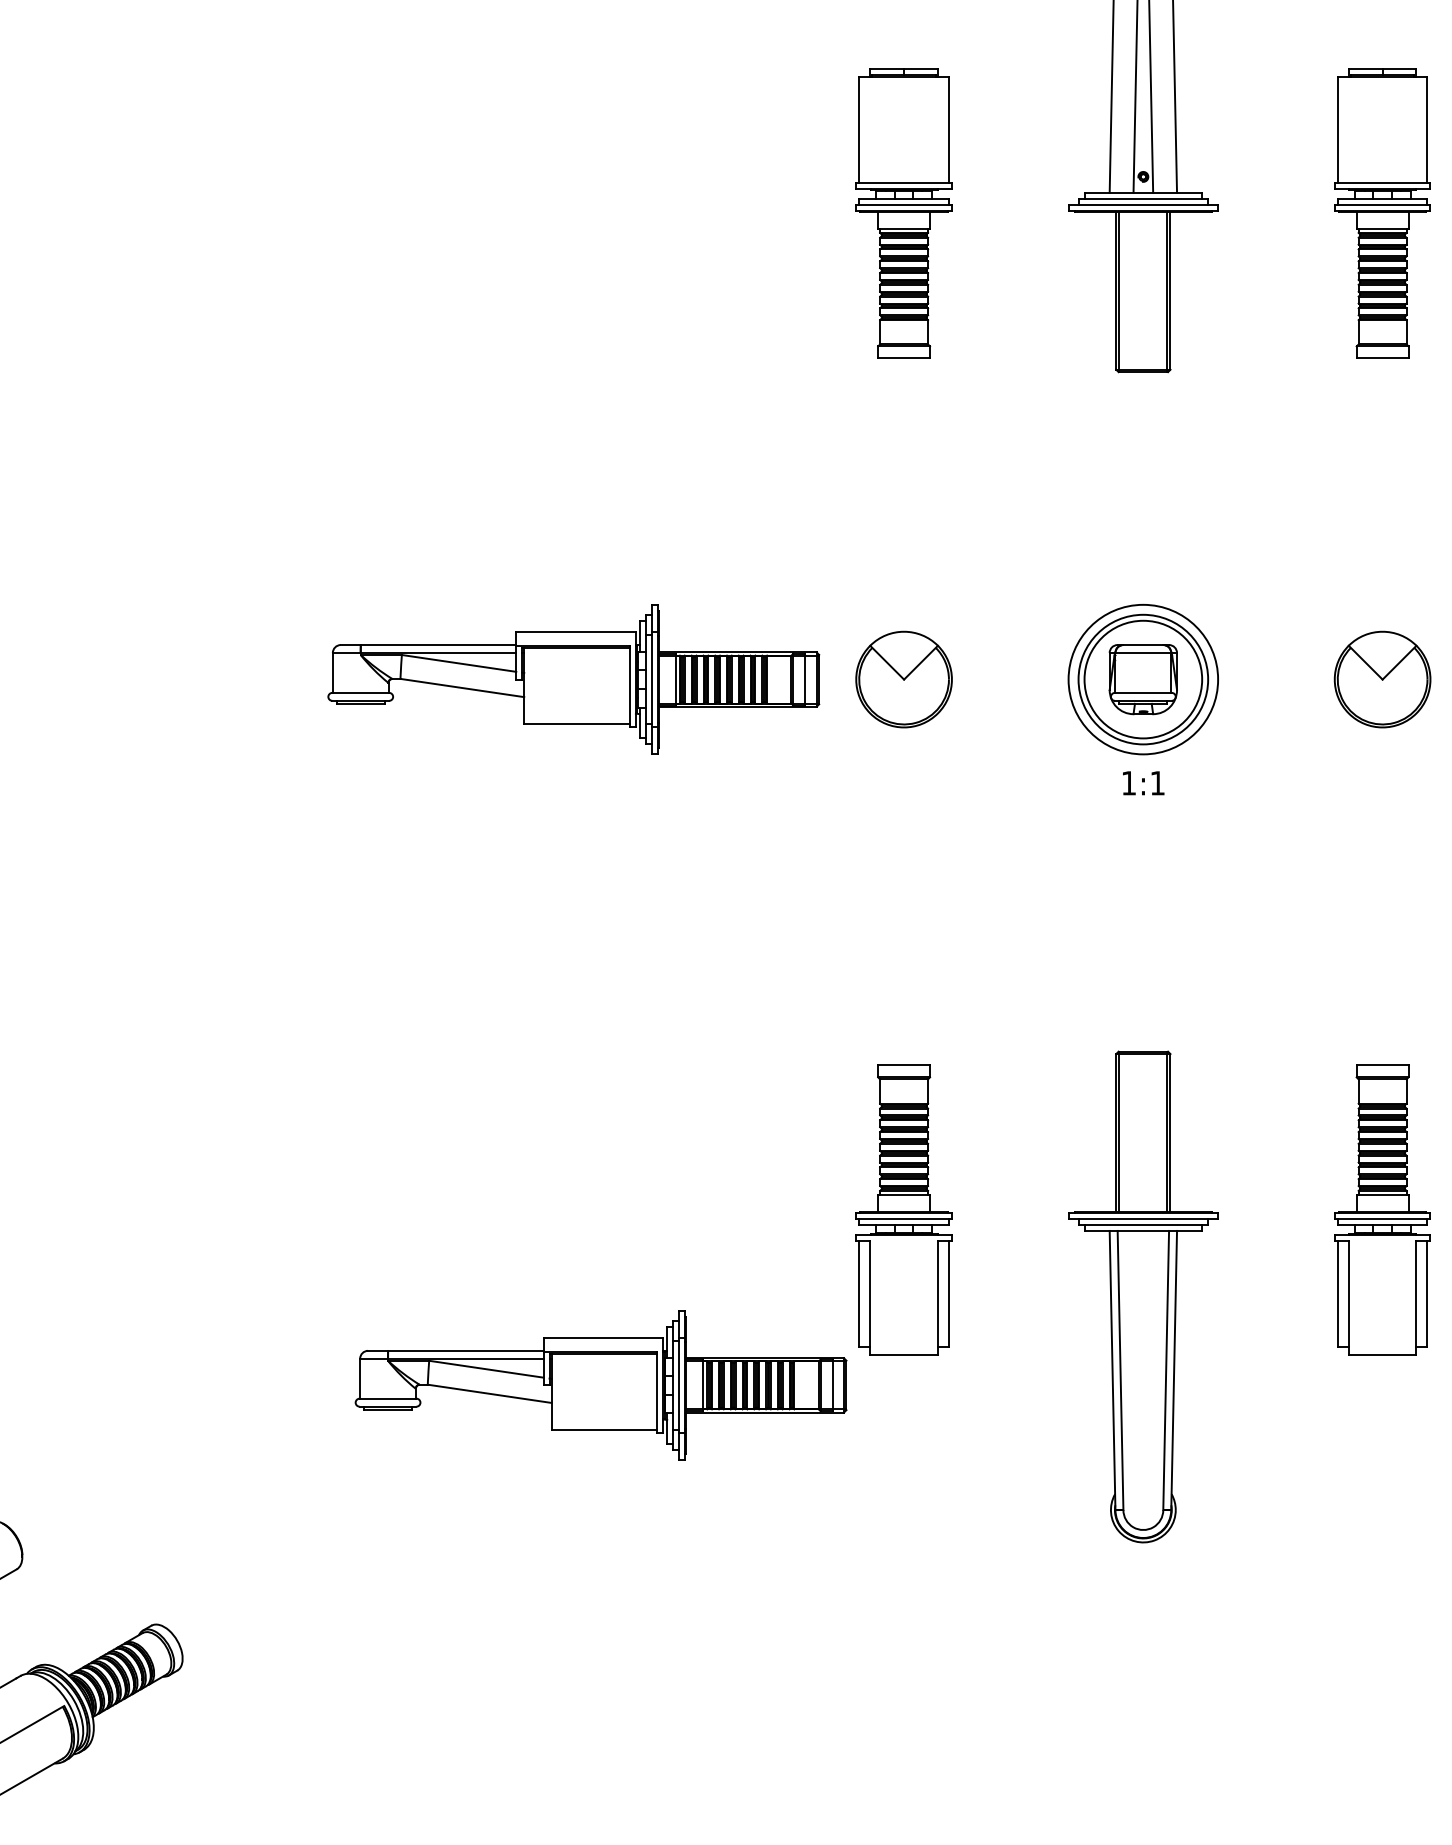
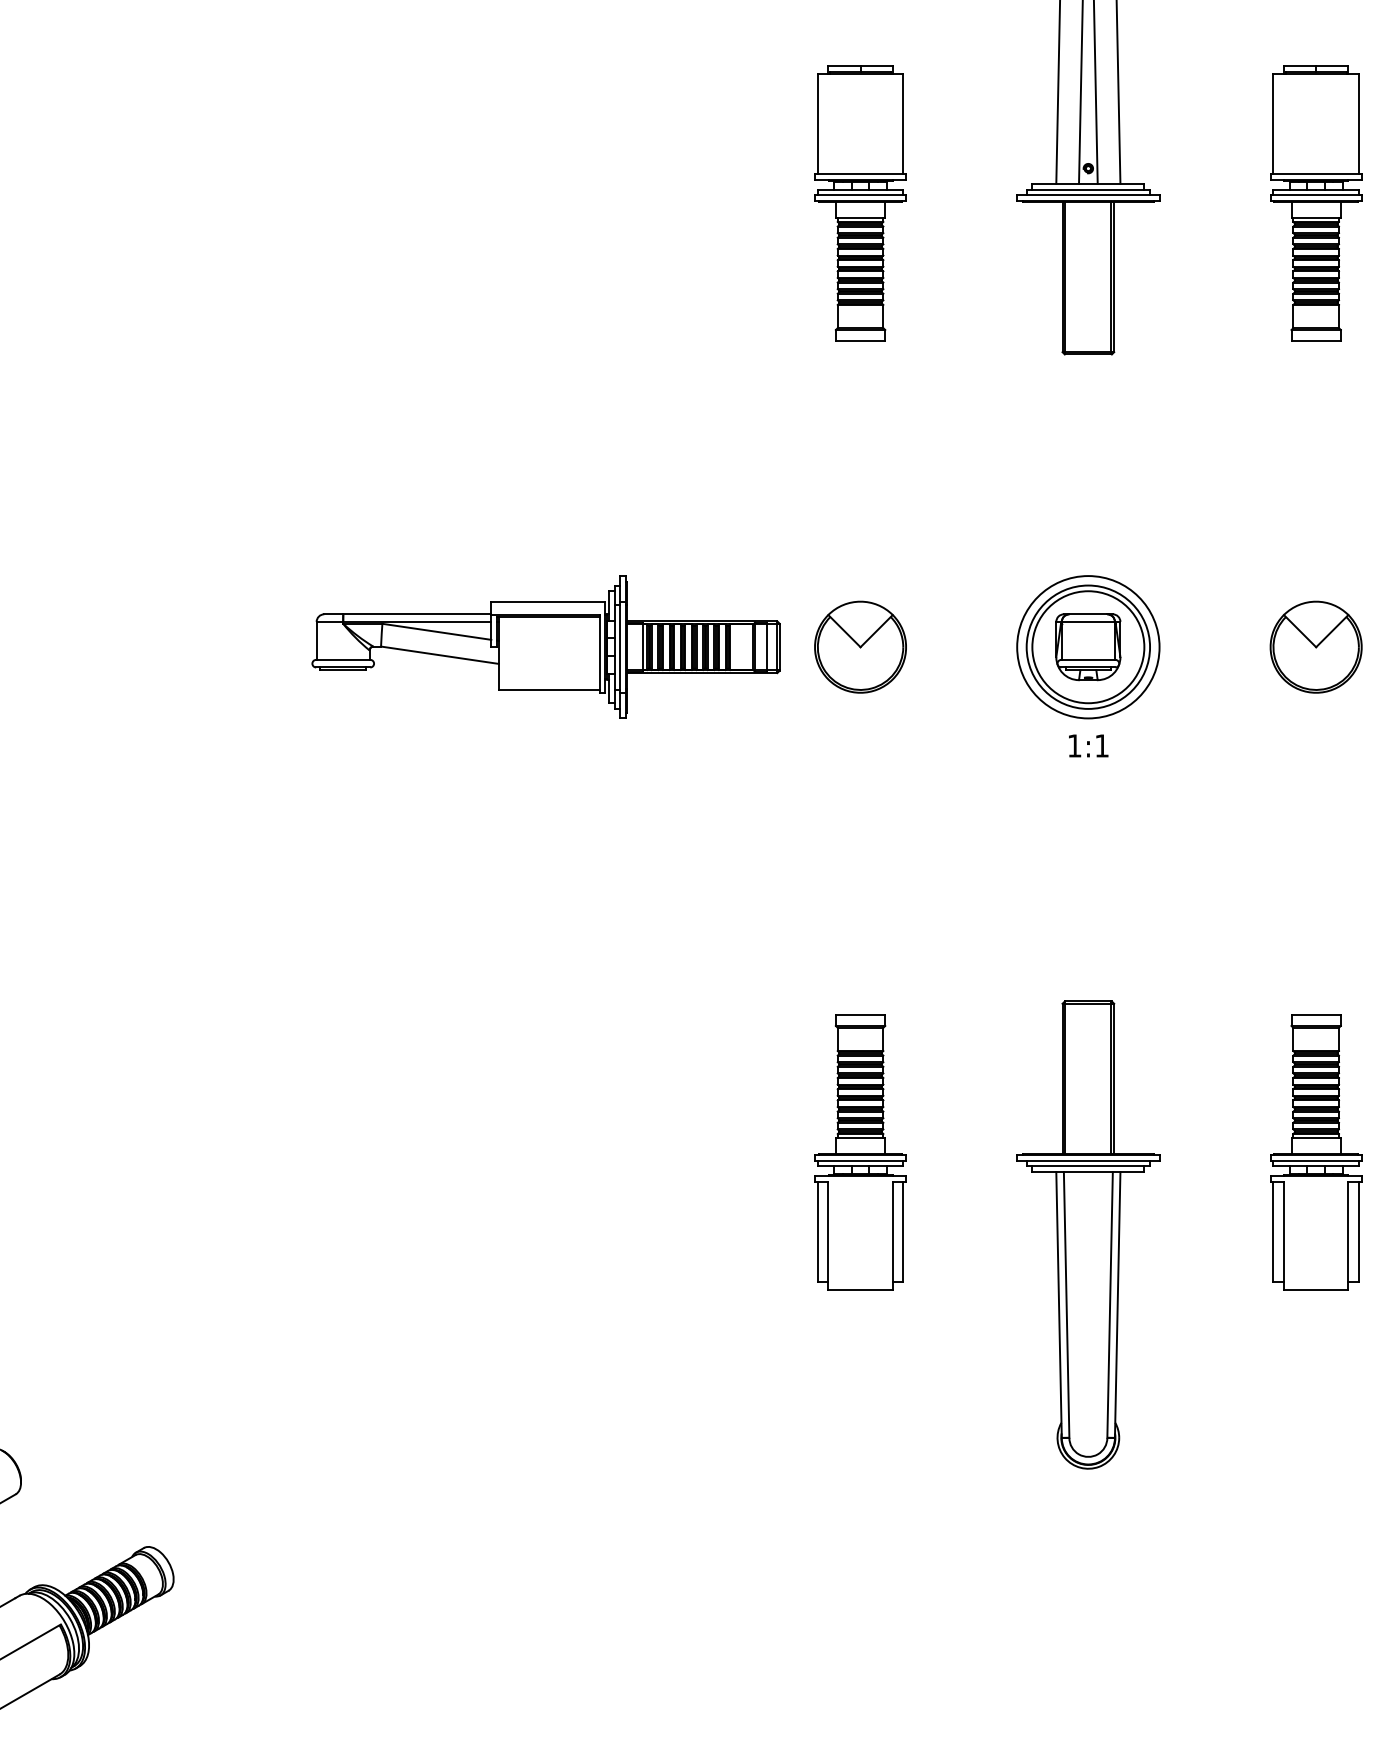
part: (600, 1384) -> (571, 1318), removed

